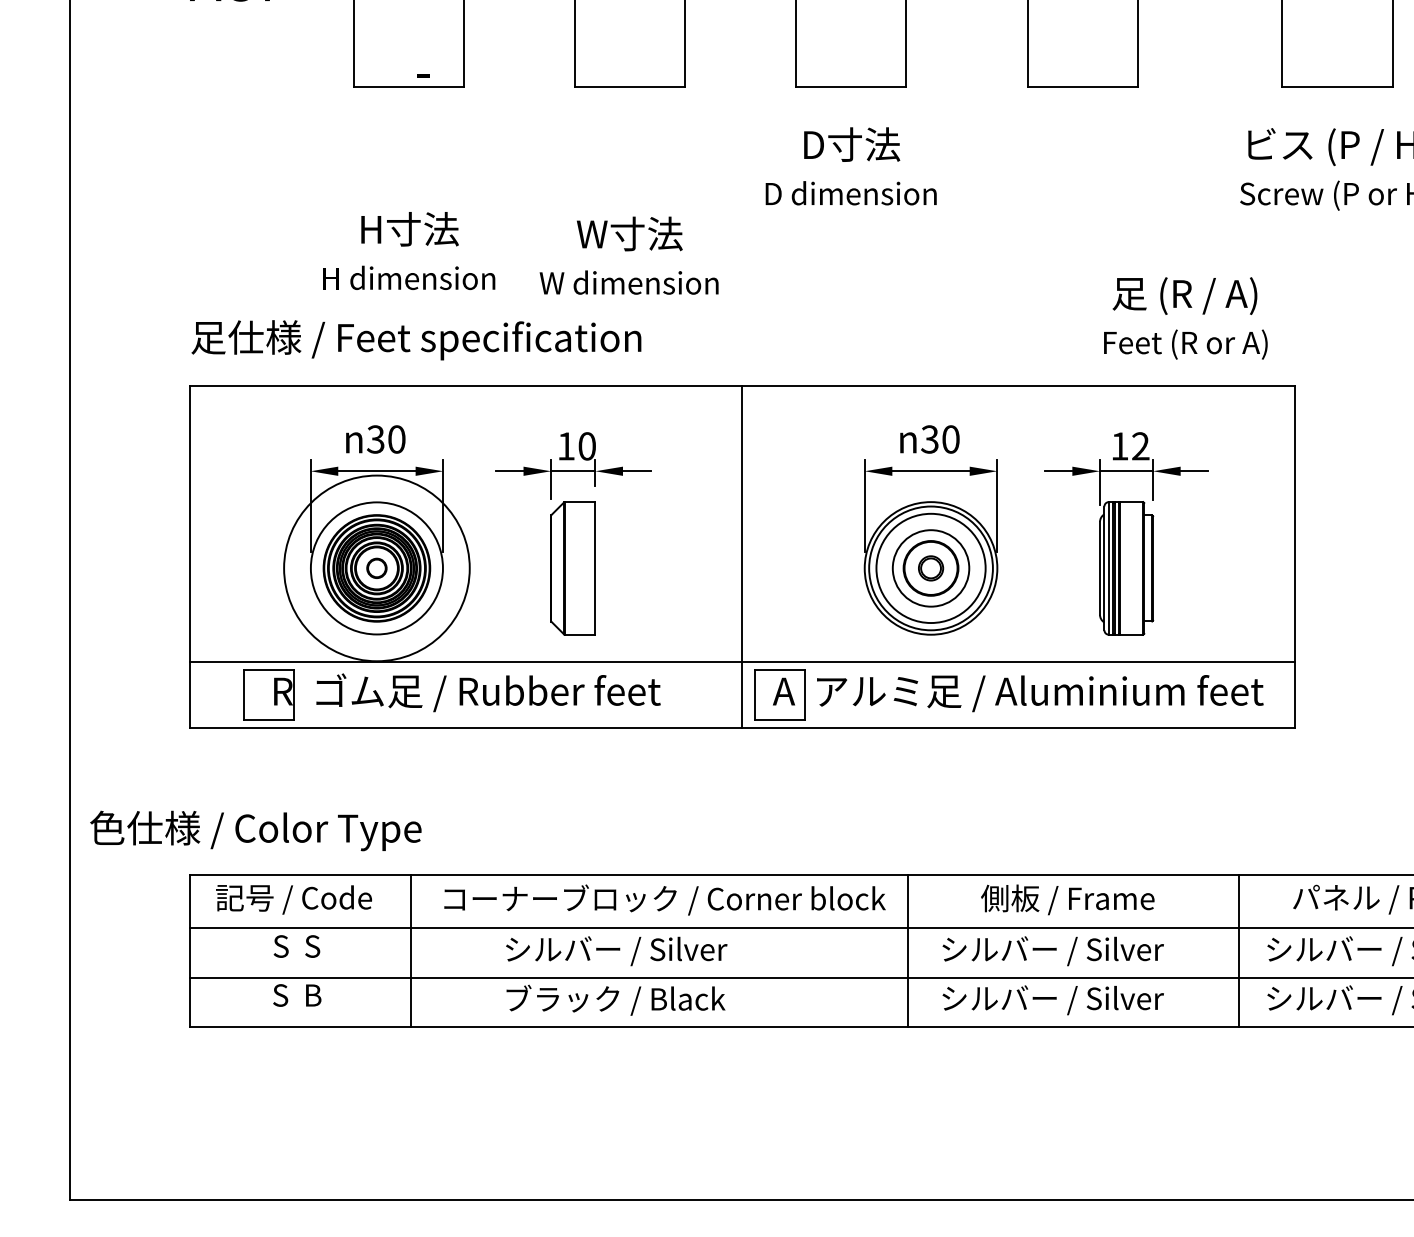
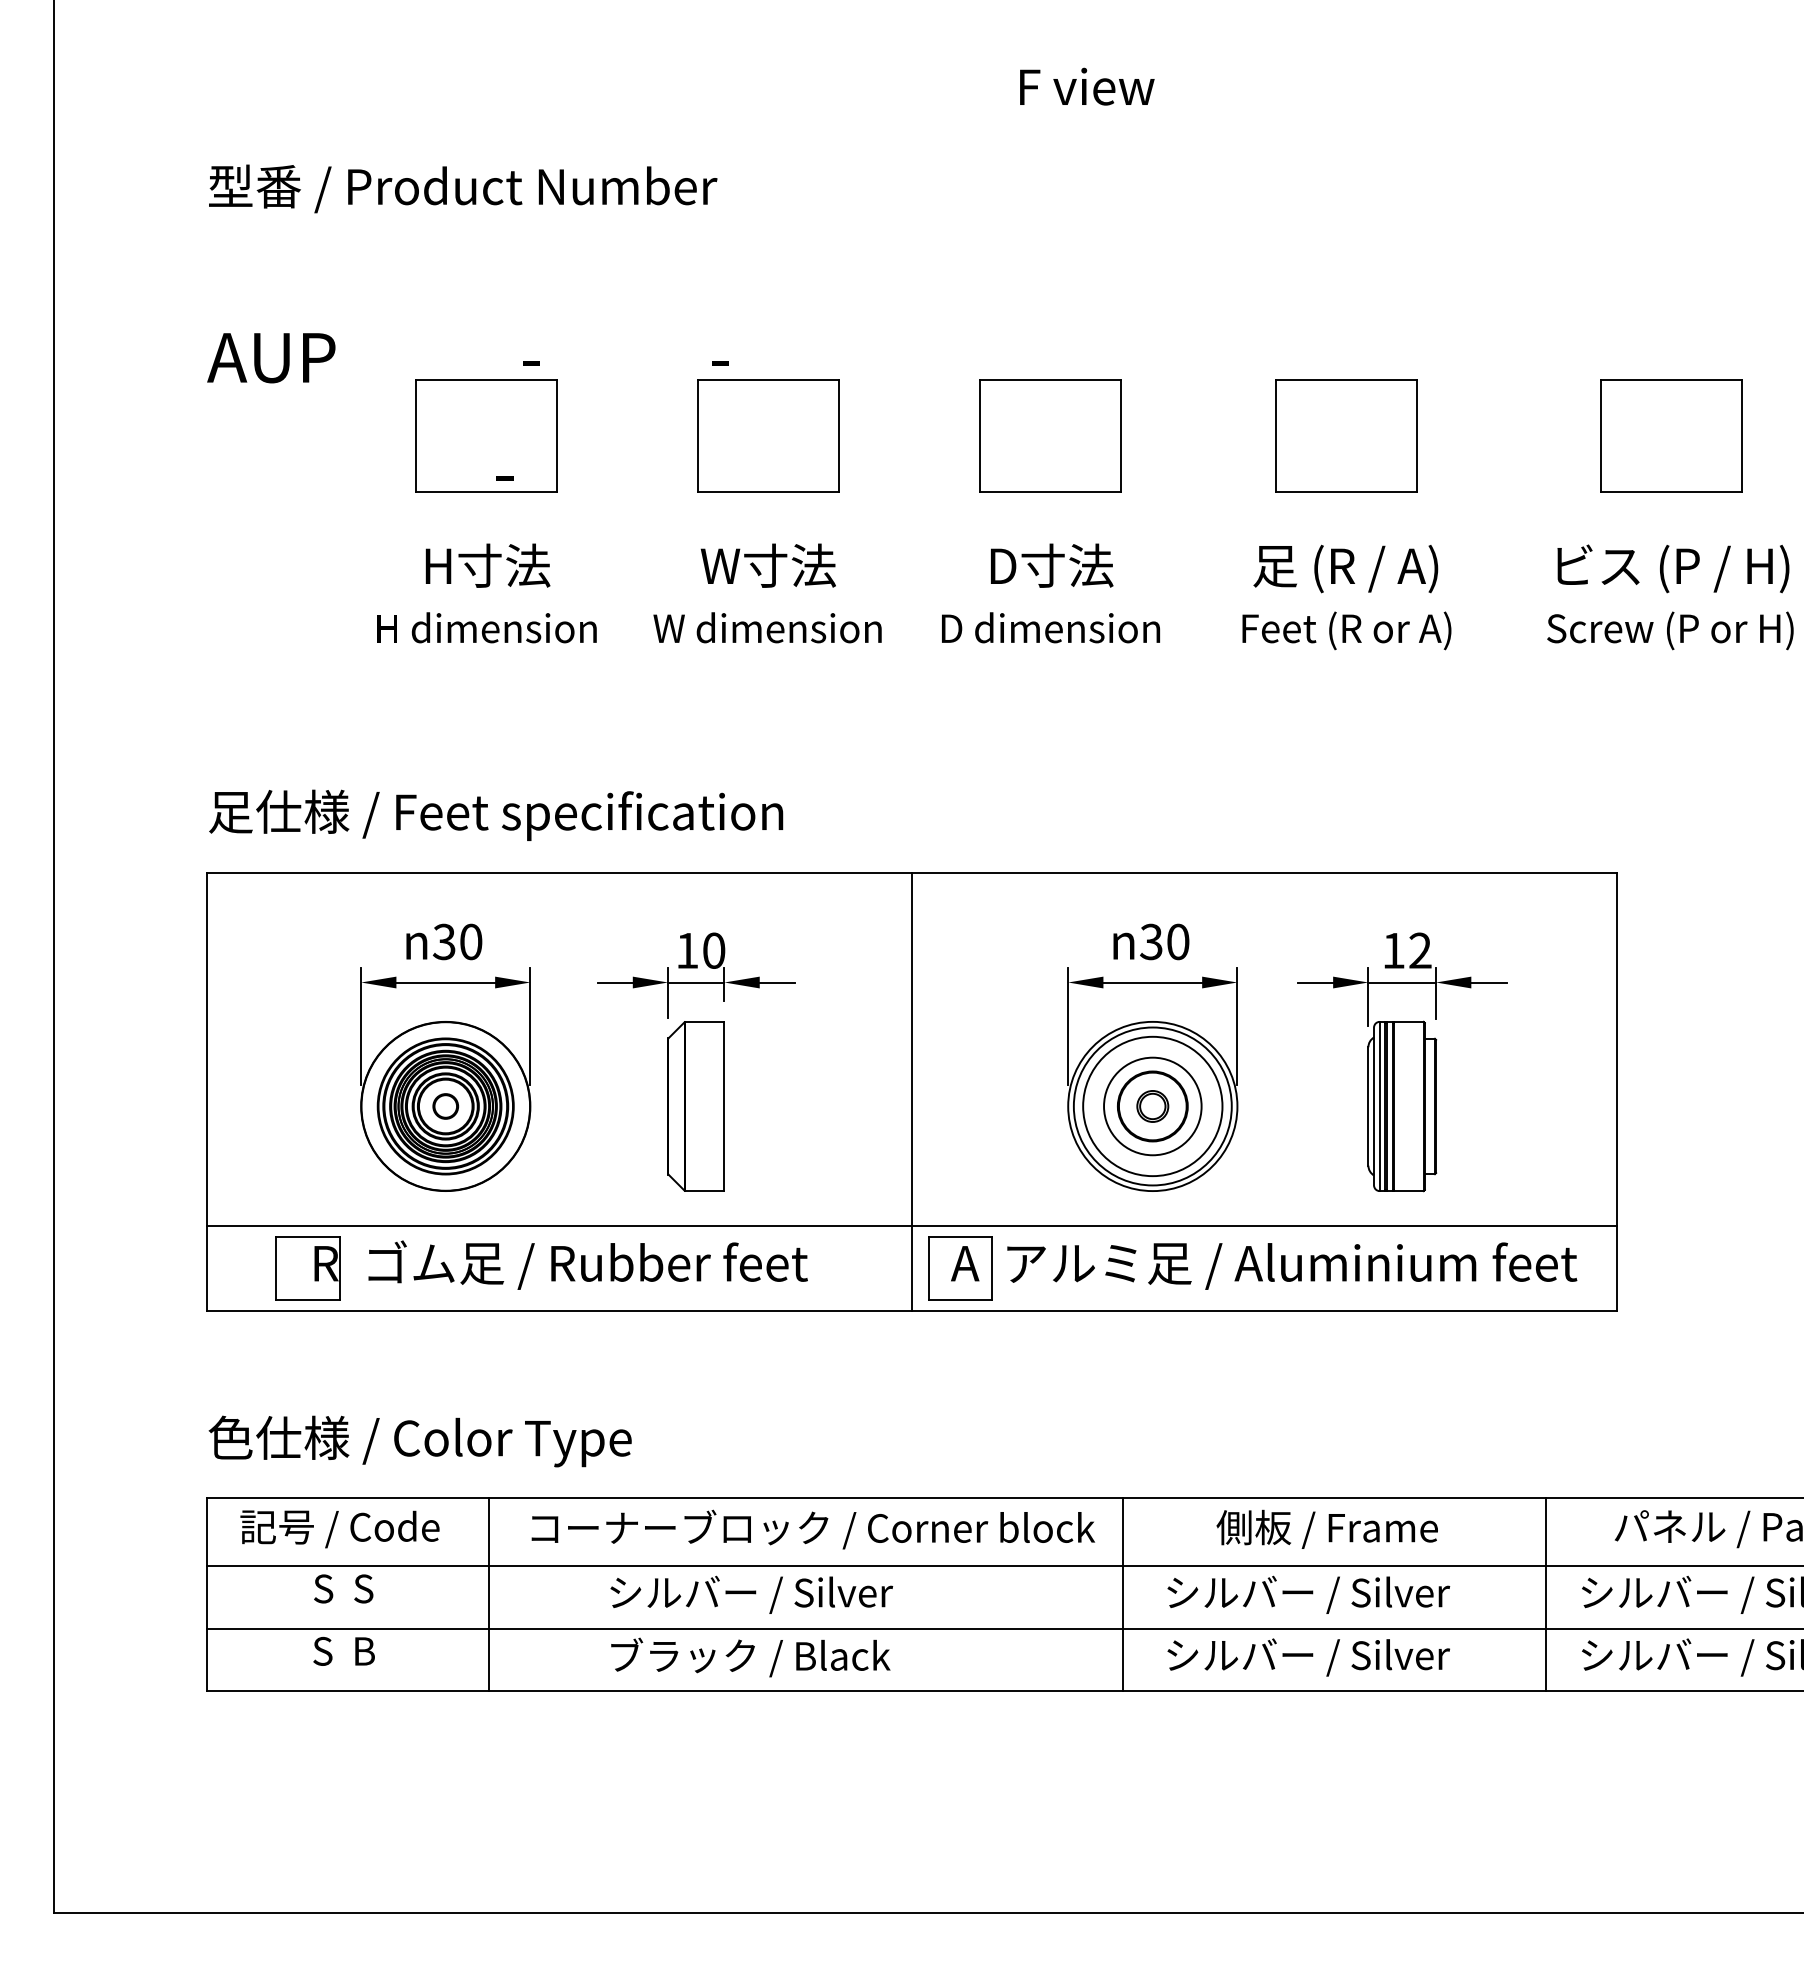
text: (408, 251) -> (486, 593), moved
text: (629, 255) -> (767, 593), moved
text: (1185, 318) -> (1346, 597), moved
circle: (376, 568) -> (445, 1106), size x0.71
text: (255, 830) -> (419, 1441), moved

